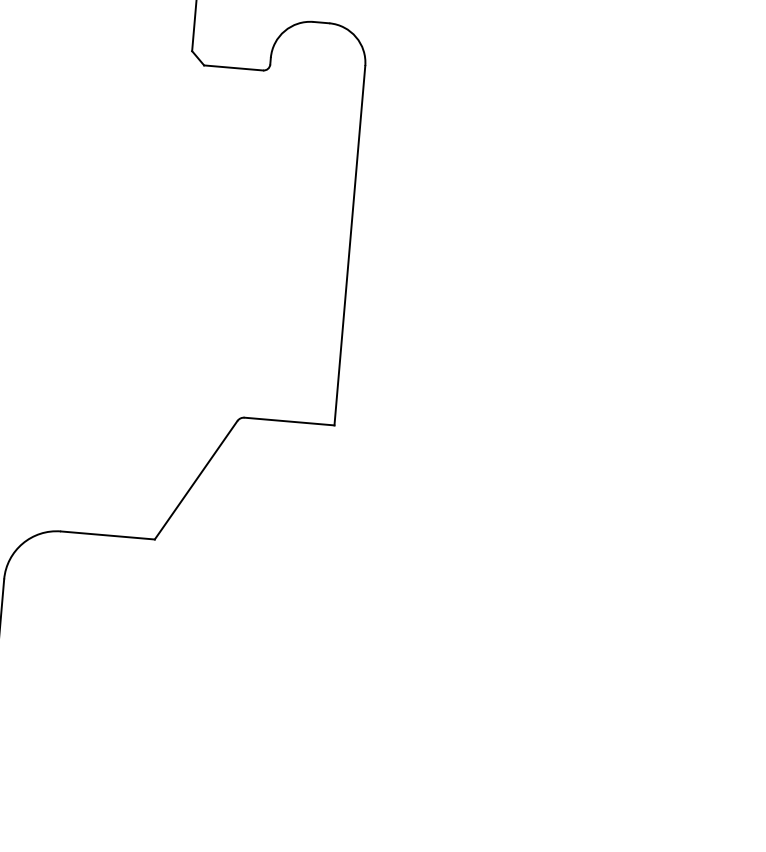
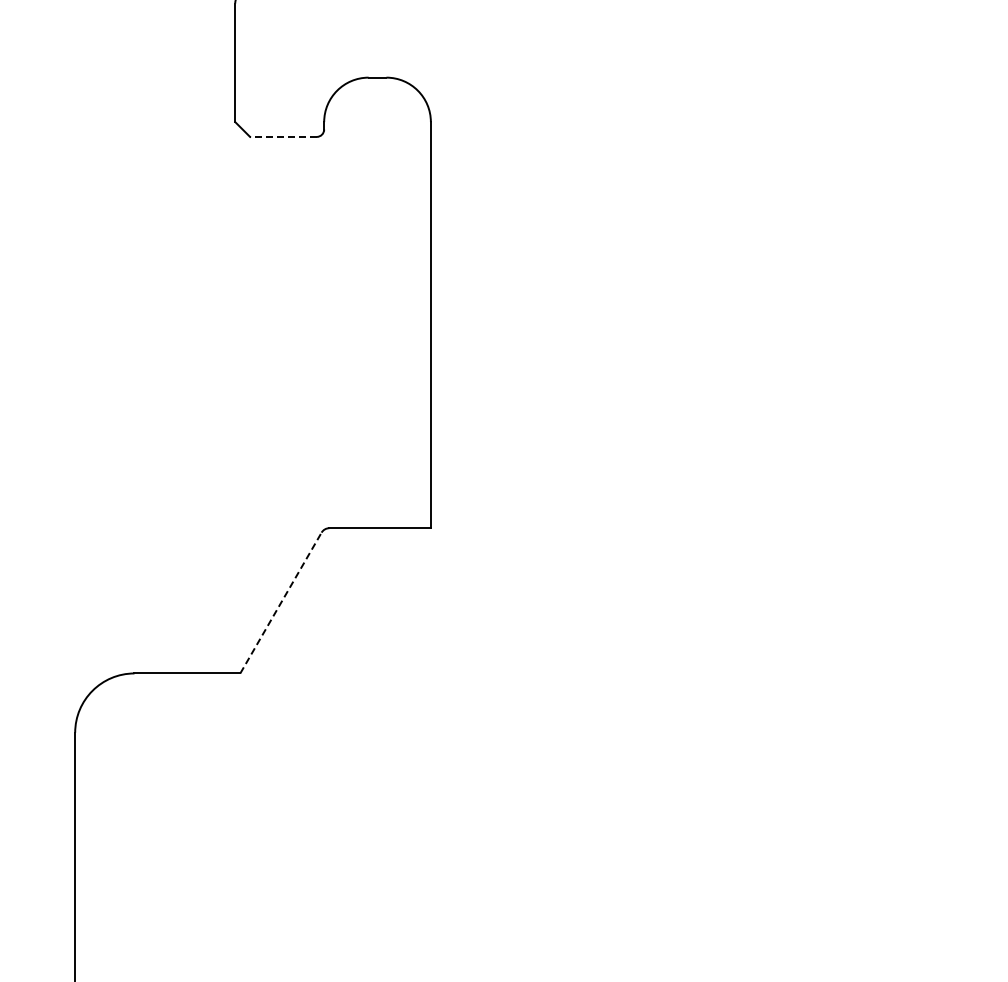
line: (232, 67) -> (282, 136), solid -> dashed
line: (196, 479) -> (281, 602), solid -> dashed

